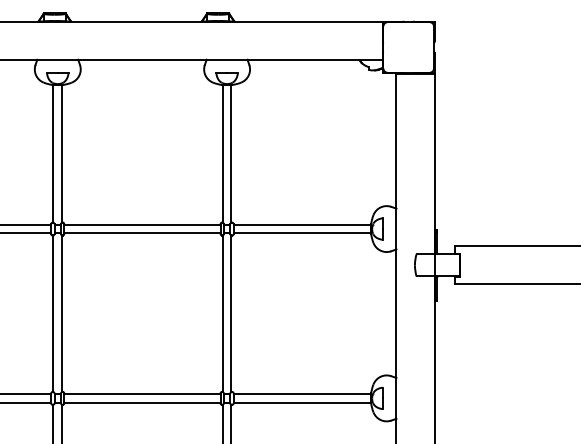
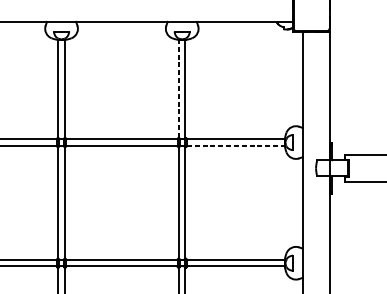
line: (222, 153) -> (178, 88), solid -> dashed
line: (302, 233) -> (235, 145), solid -> dashed

